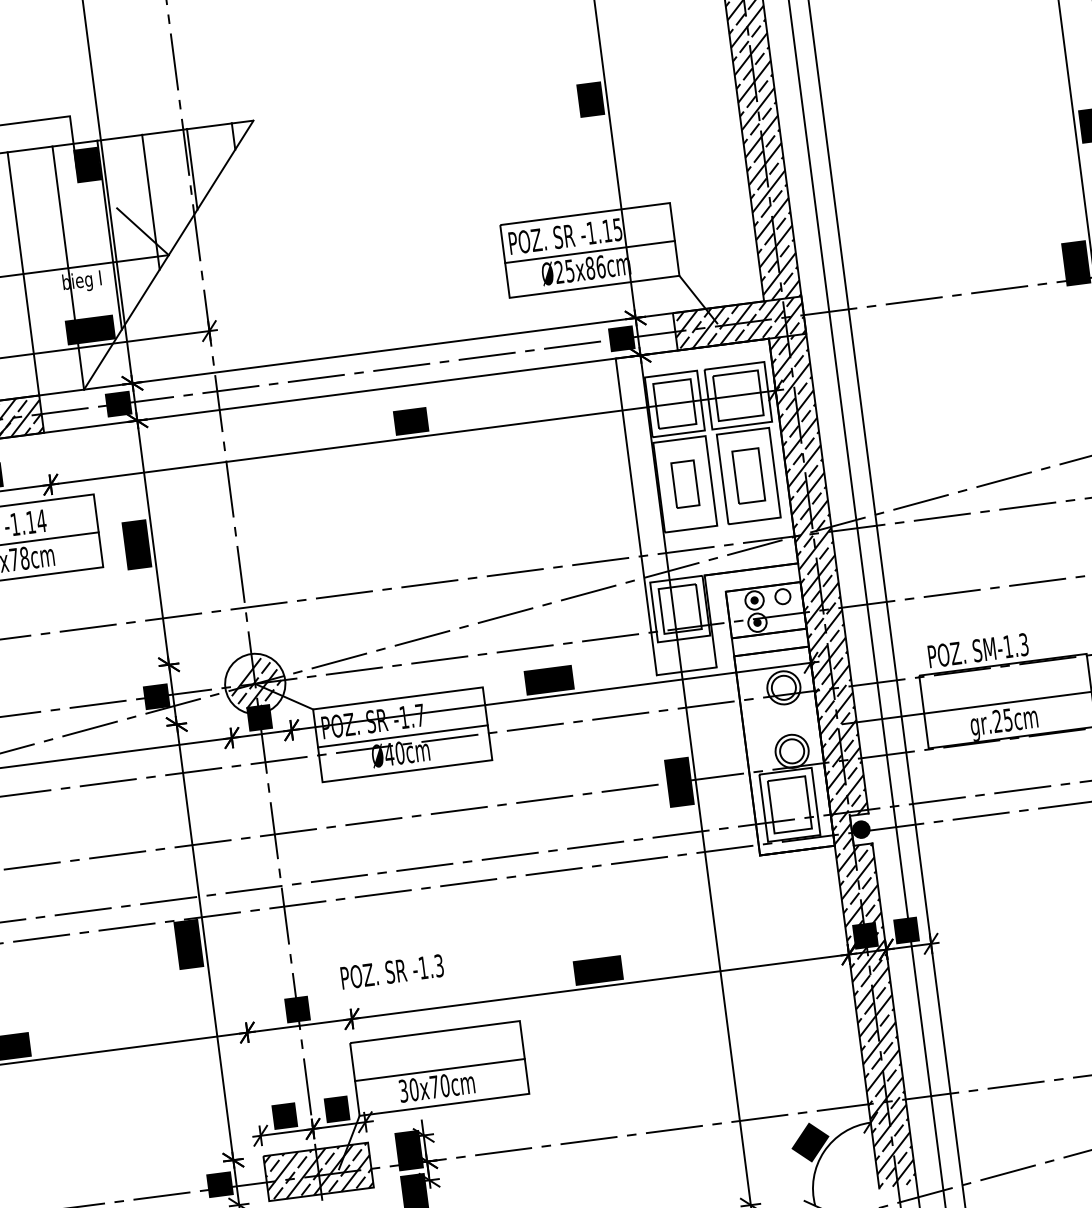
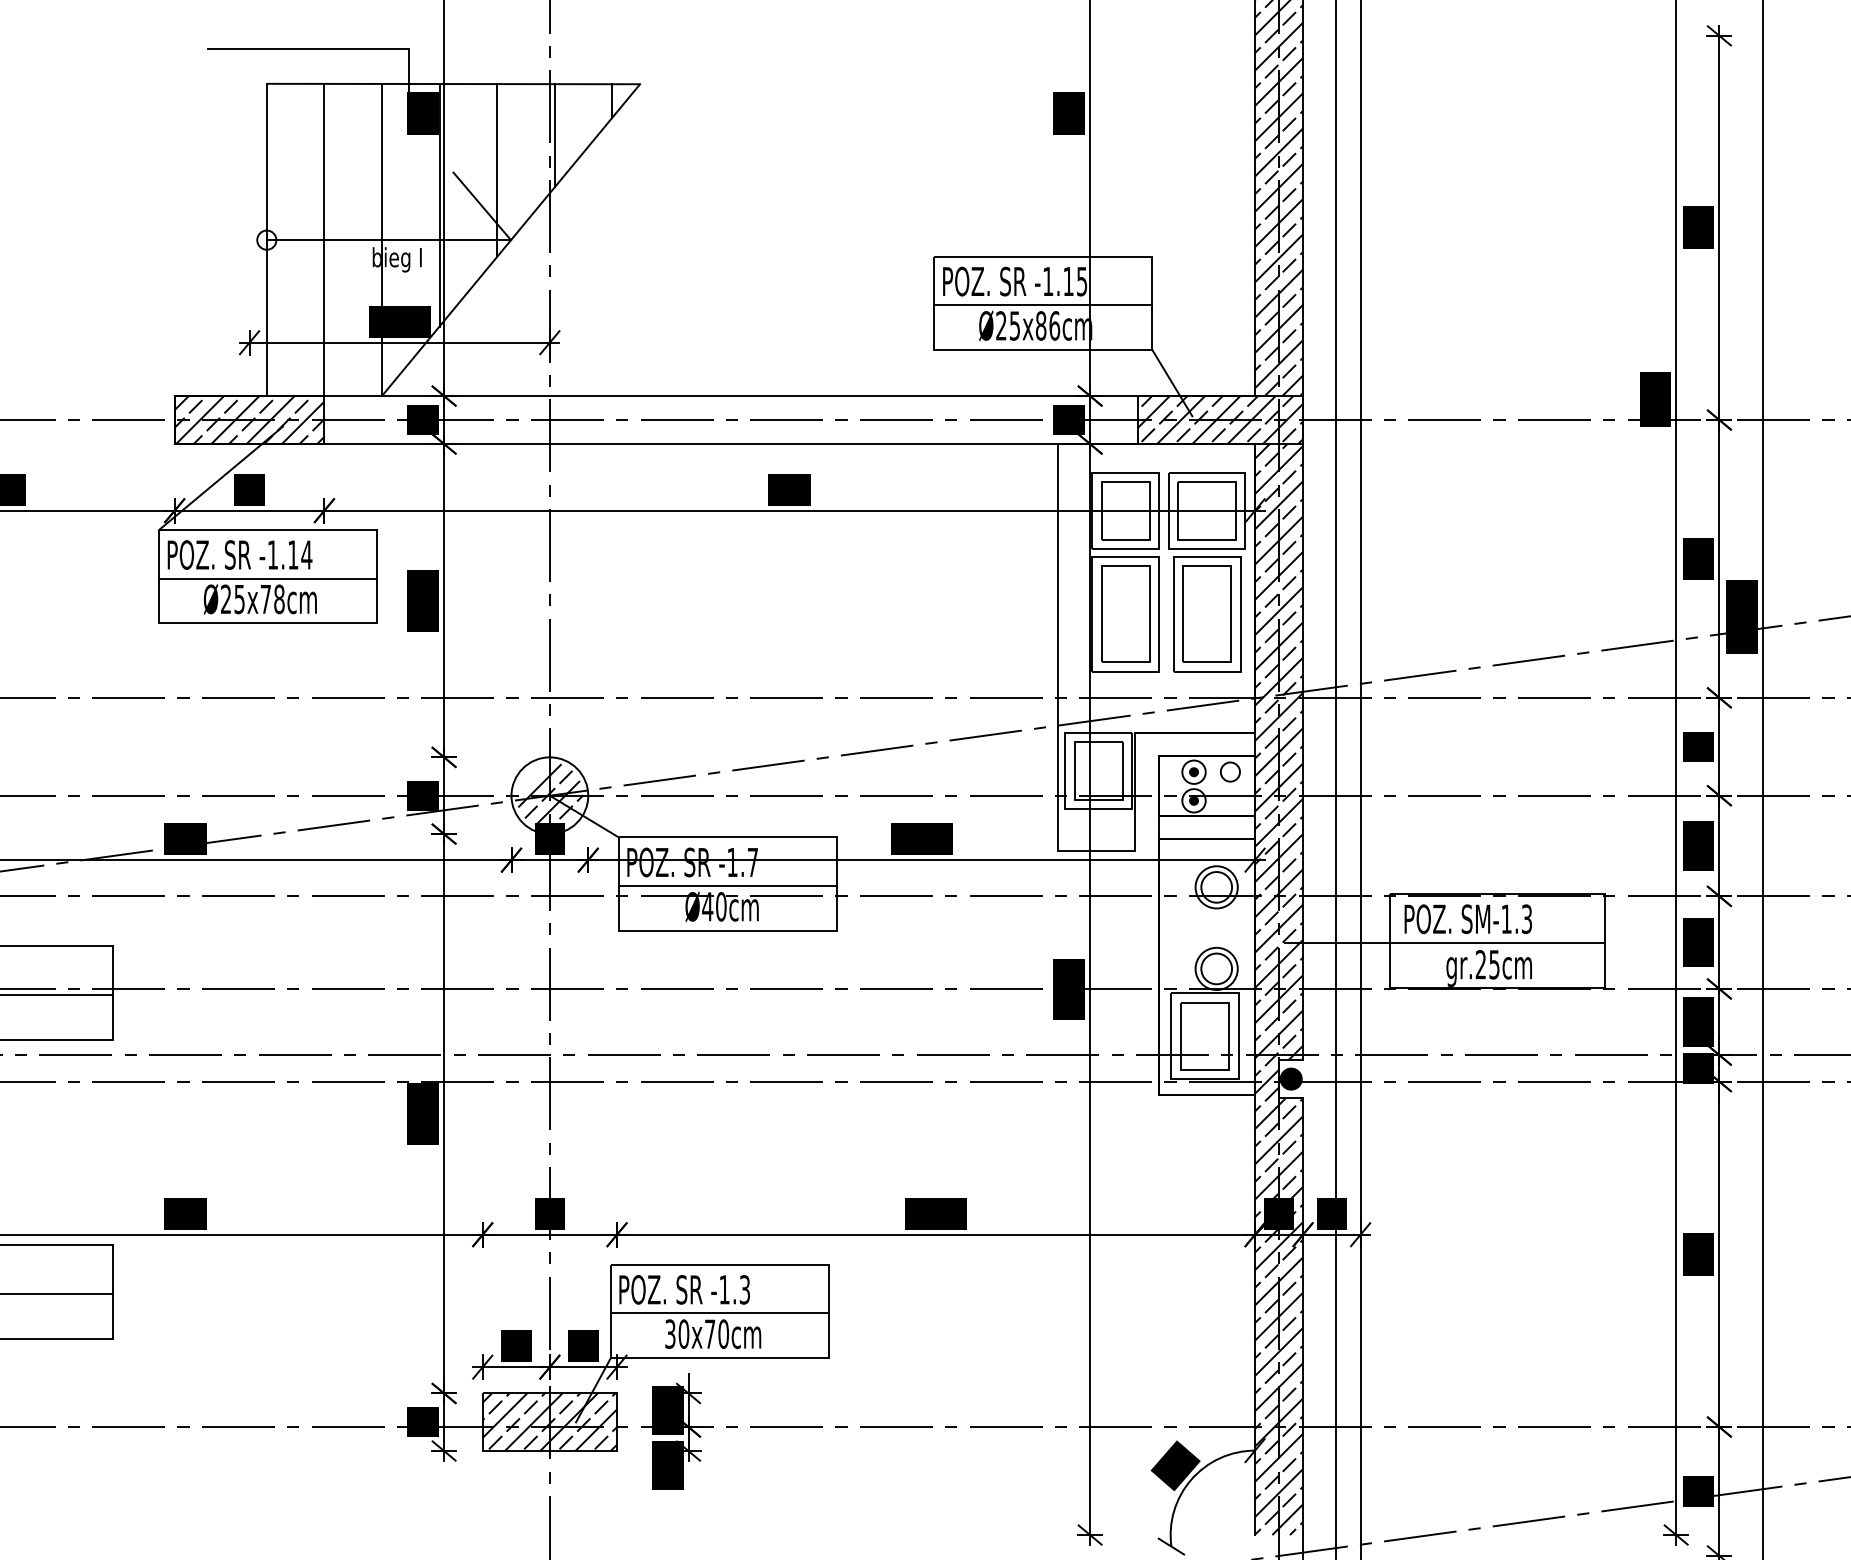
part: (748, 475) -> (1206, 613), size x1.43
part: (685, 483) -> (1125, 613), size x1.67
text: (977, 650) -> (1467, 919), moved
text: (392, 971) -> (684, 1289), moved

